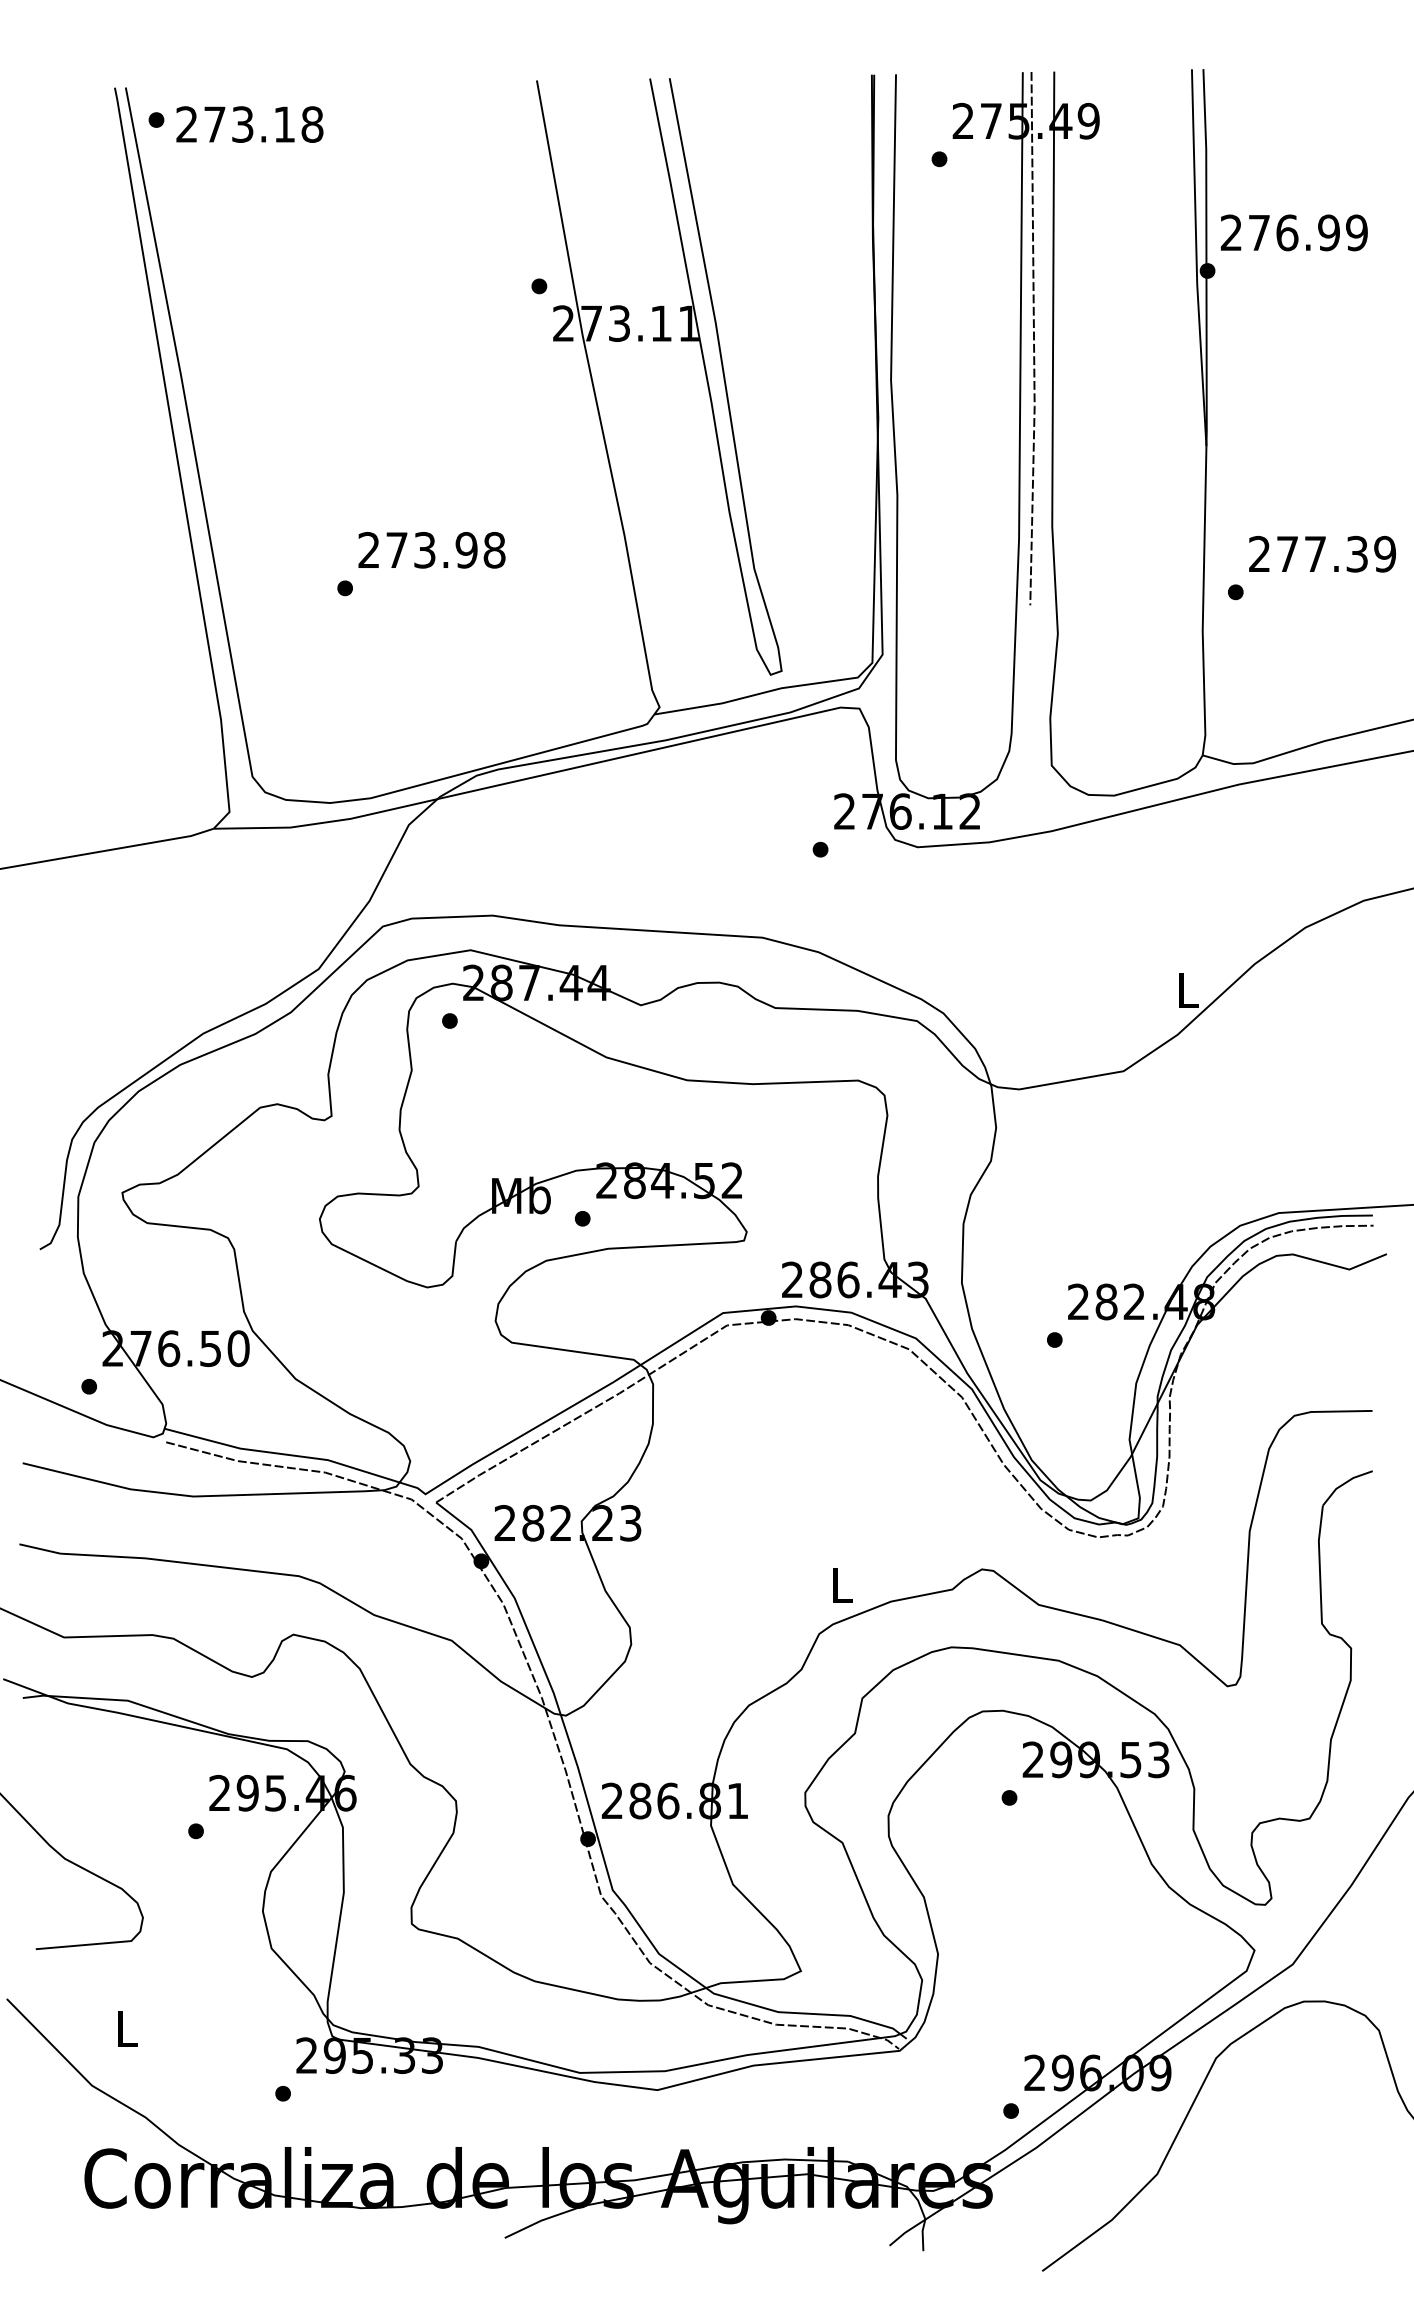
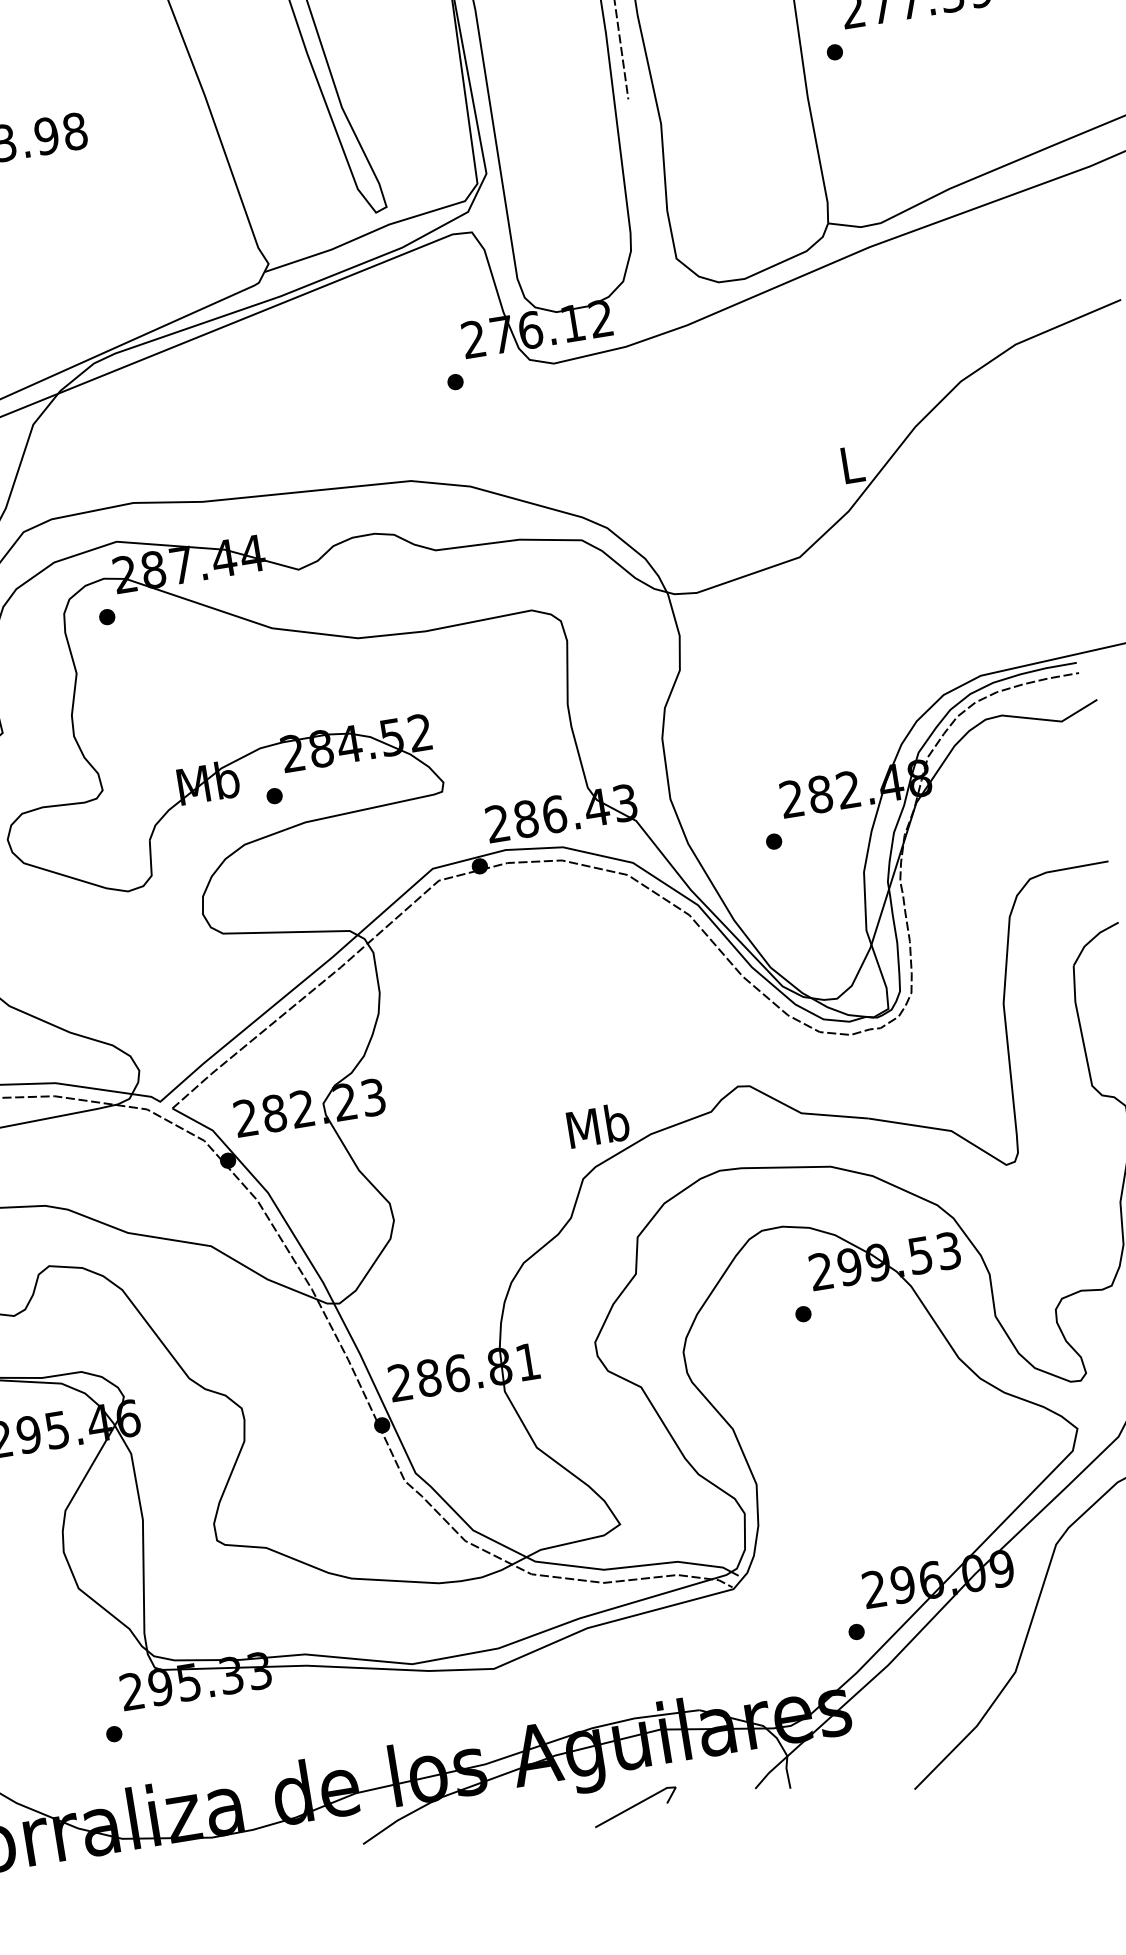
text: (841, 1584) -> (597, 1125), L -> Mb
line: (771, 2244) -> (635, 1806), added

